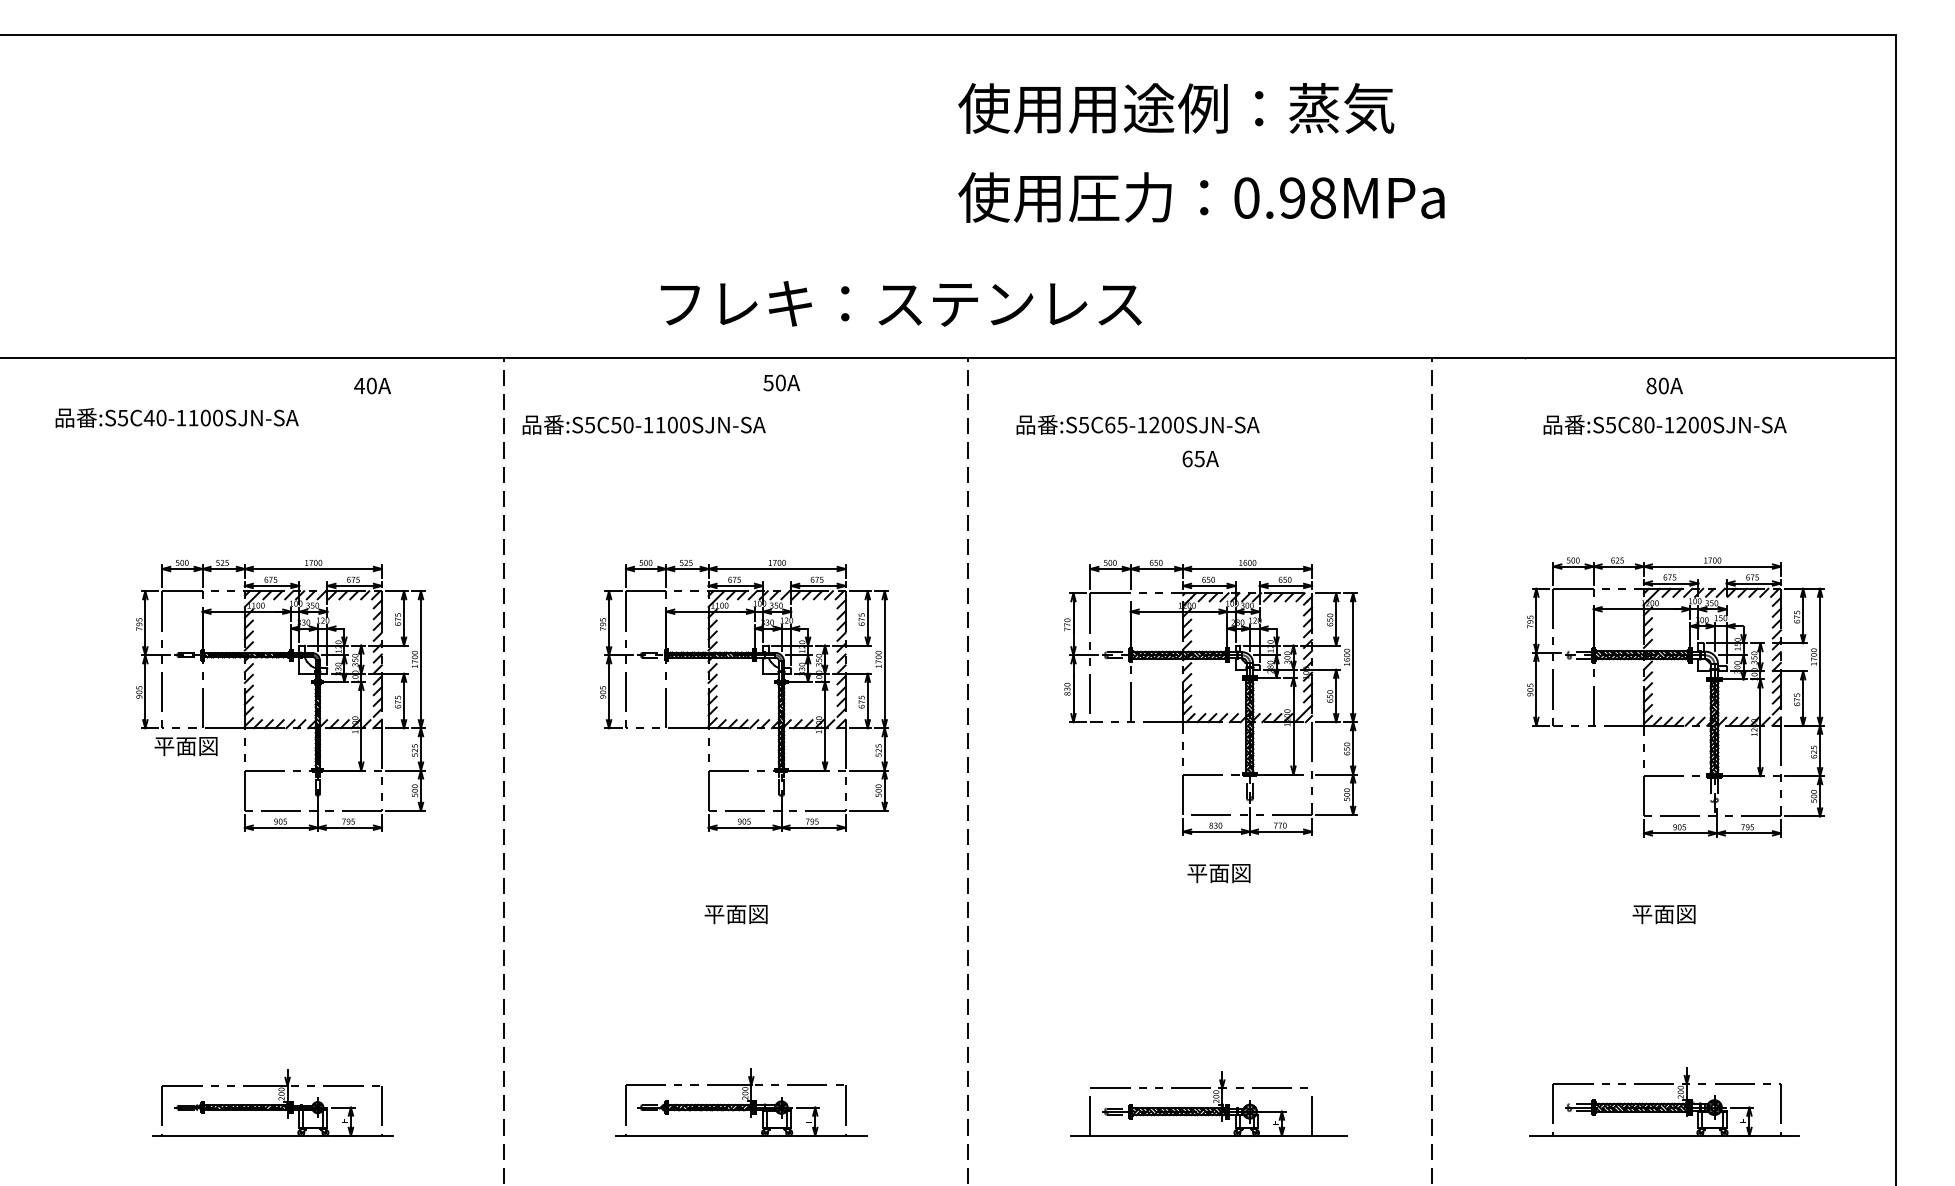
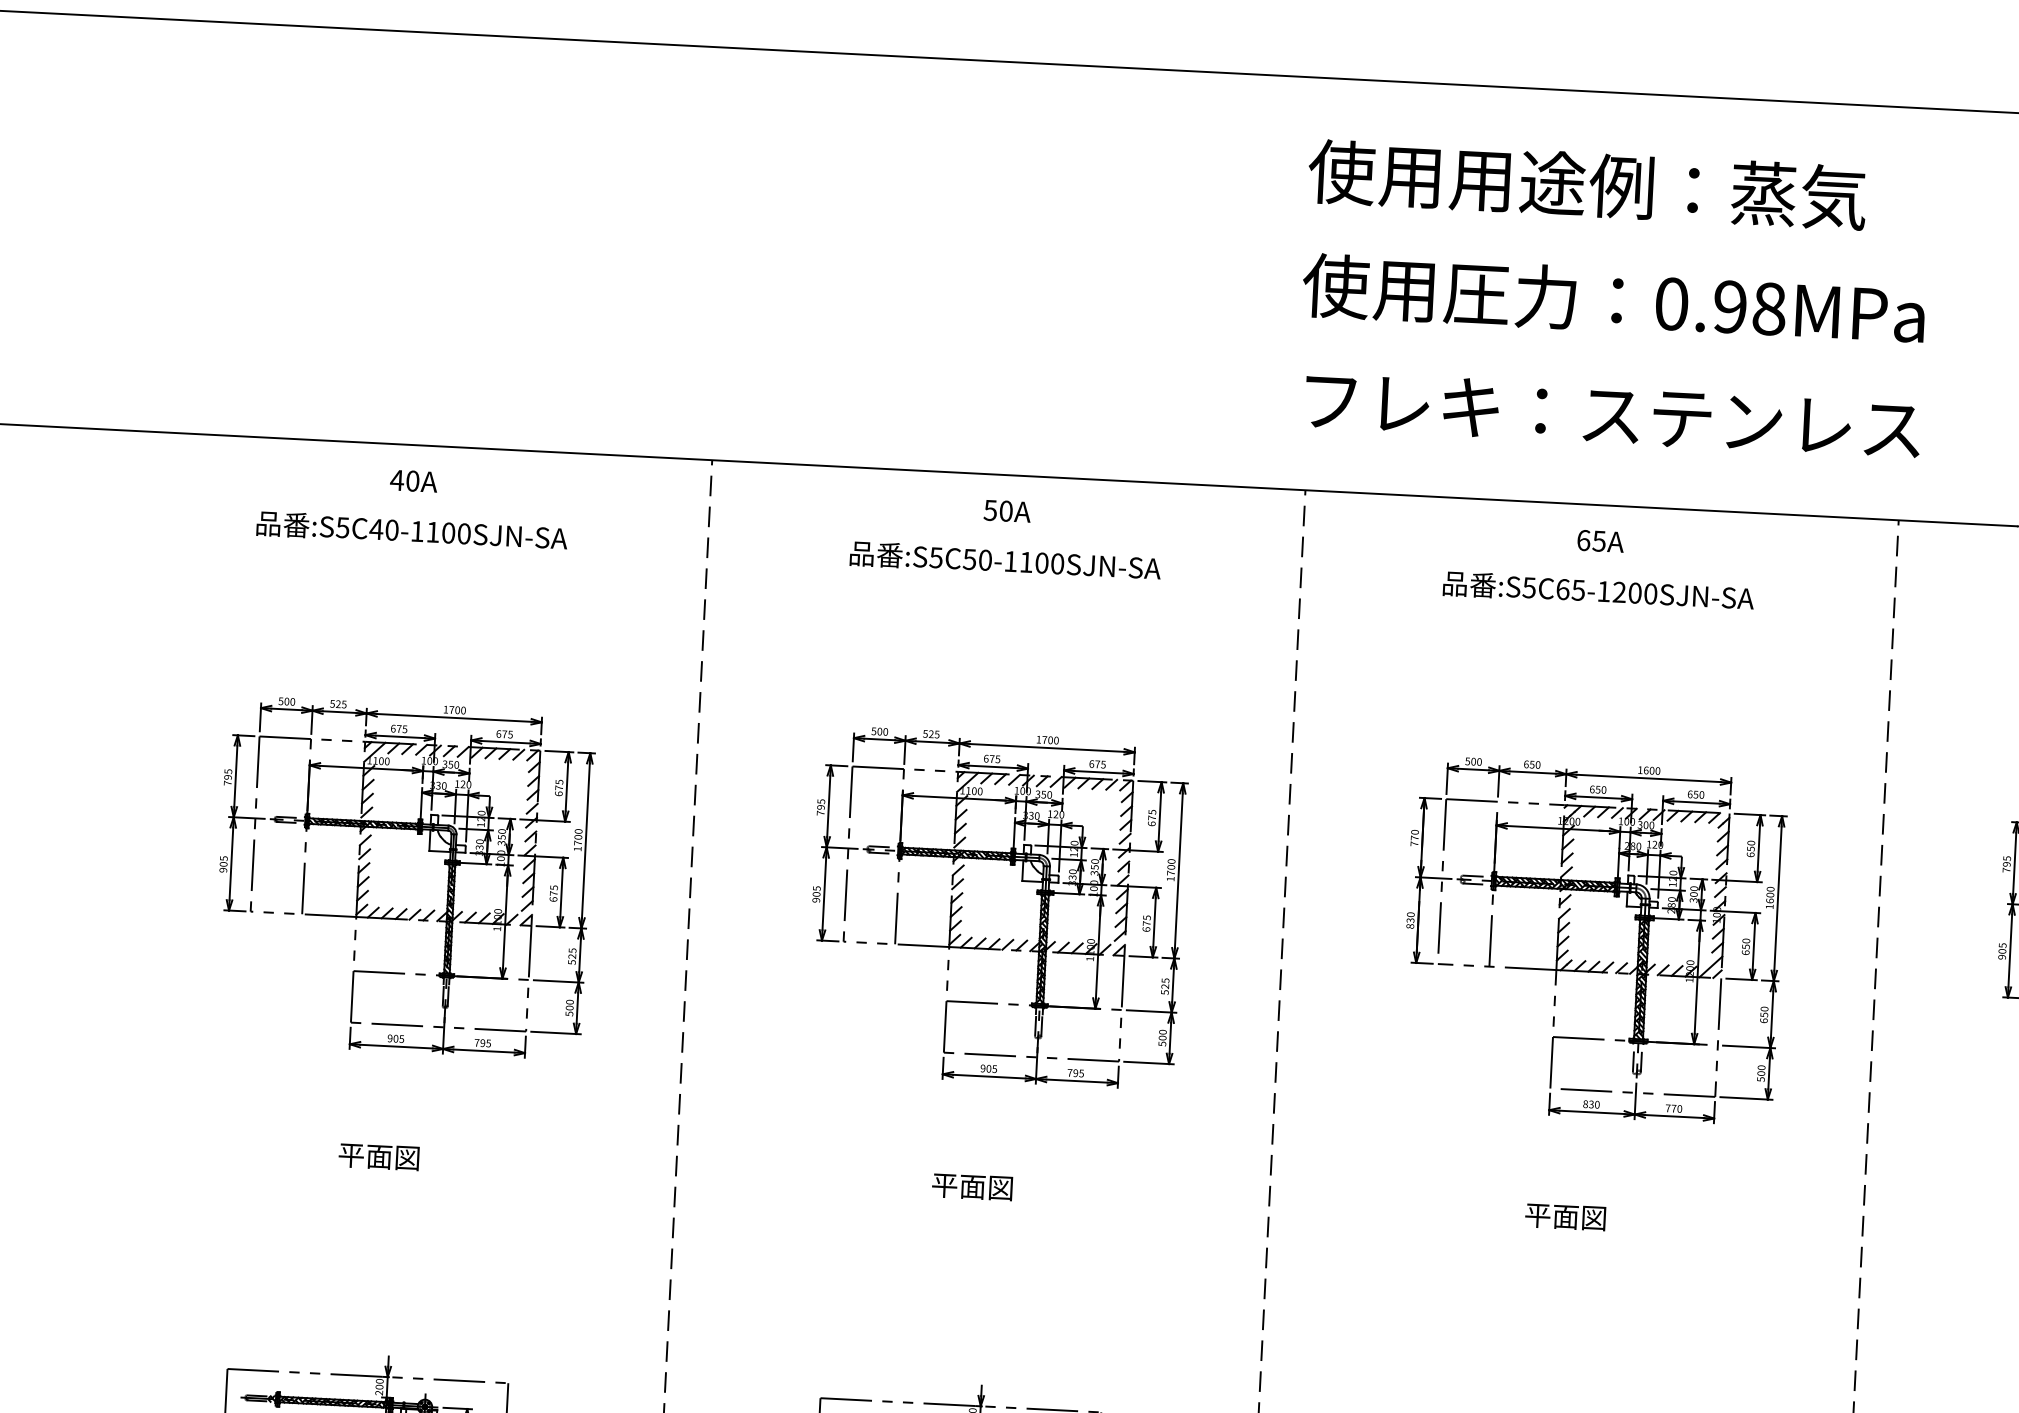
text: (900, 303) -> (1611, 414), moved
text: (781, 382) -> (1007, 510), moved
text: (372, 385) -> (413, 480), moved
text: (176, 417) -> (411, 530), moved
text: (643, 424) -> (1004, 560), moved
text: (1137, 424) -> (1597, 590), moved
text: (1200, 458) -> (1600, 540), moved
text: (185, 746) -> (378, 1156), moved
text: (1218, 873) -> (1564, 1217), moved

